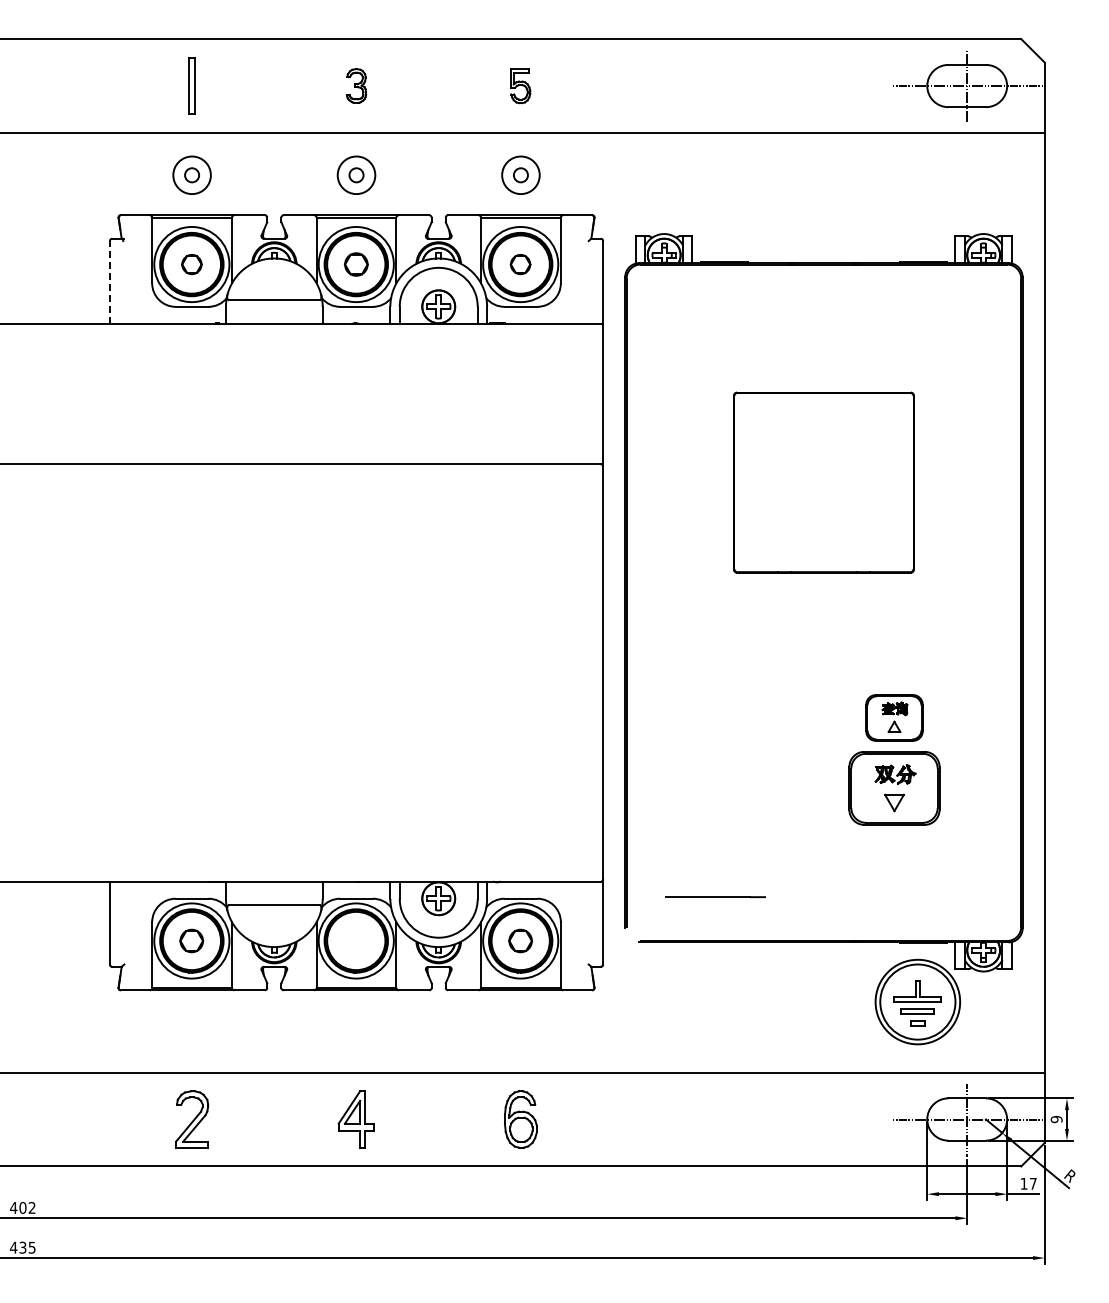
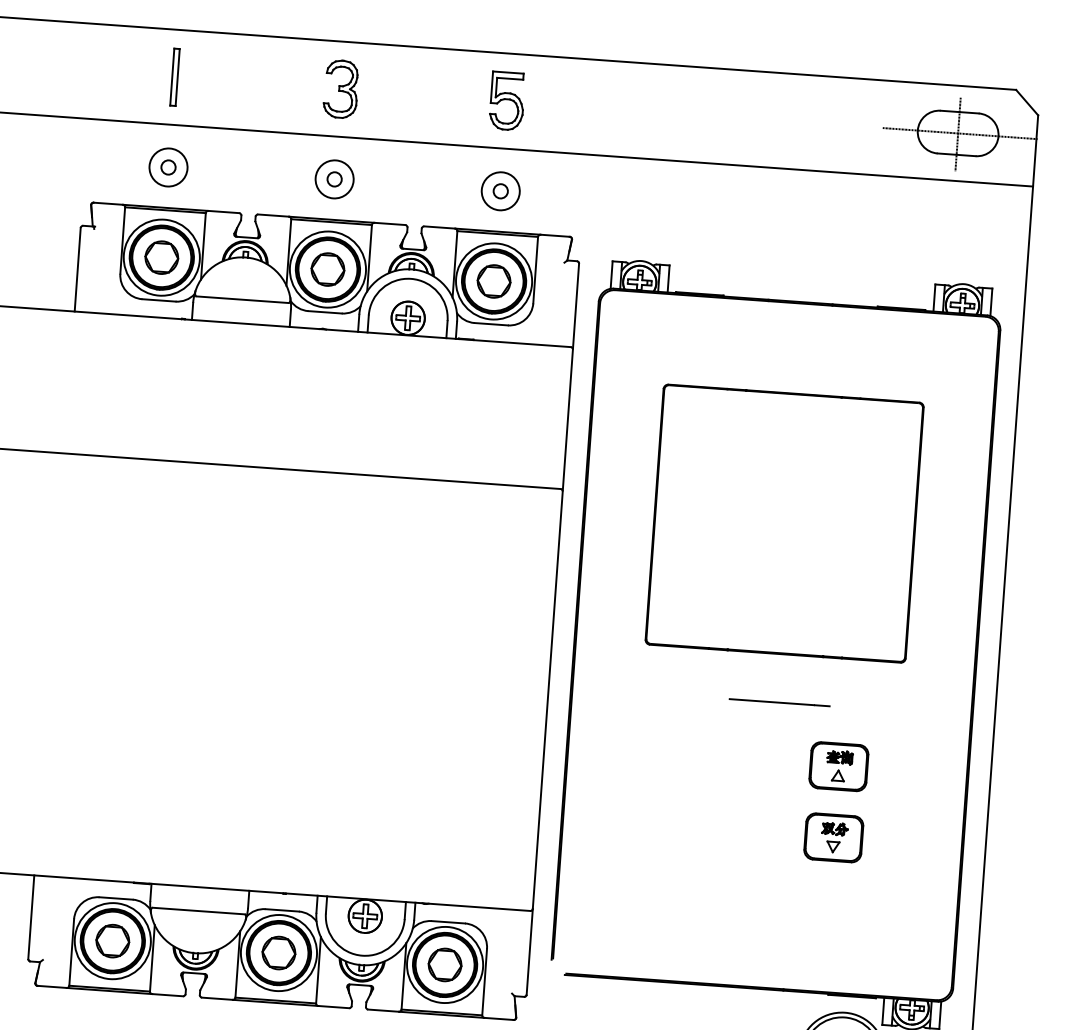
part: (356, 85) -> (341, 88), size x1.67
part: (520, 86) -> (506, 101), size x1.67
part: (191, 264) -> (161, 257), size x1.67
part: (356, 264) -> (328, 269), size x1.43
part: (520, 264) -> (493, 281), size x1.67
line: (109, 281) -> (77, 268), dashed -> solid
part: (823, 482) -> (784, 523), size x1.43
part: (894, 788) -> (833, 837), size x0.62
line: (715, 896) -> (779, 702), moved
part: (191, 940) -> (112, 940), size x1.43
part: (356, 940) -> (279, 952), added
part: (520, 940) -> (444, 964), size x1.43

